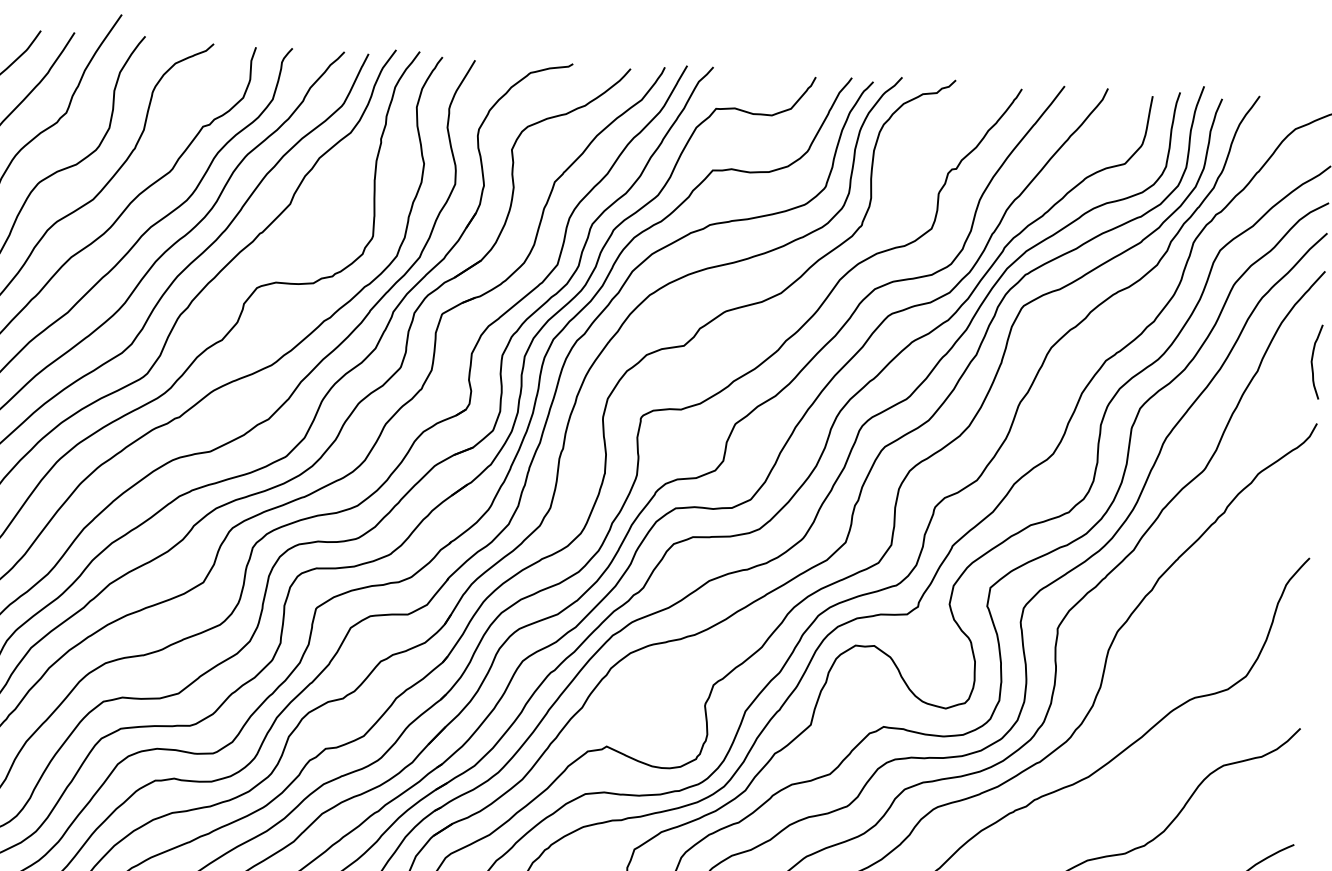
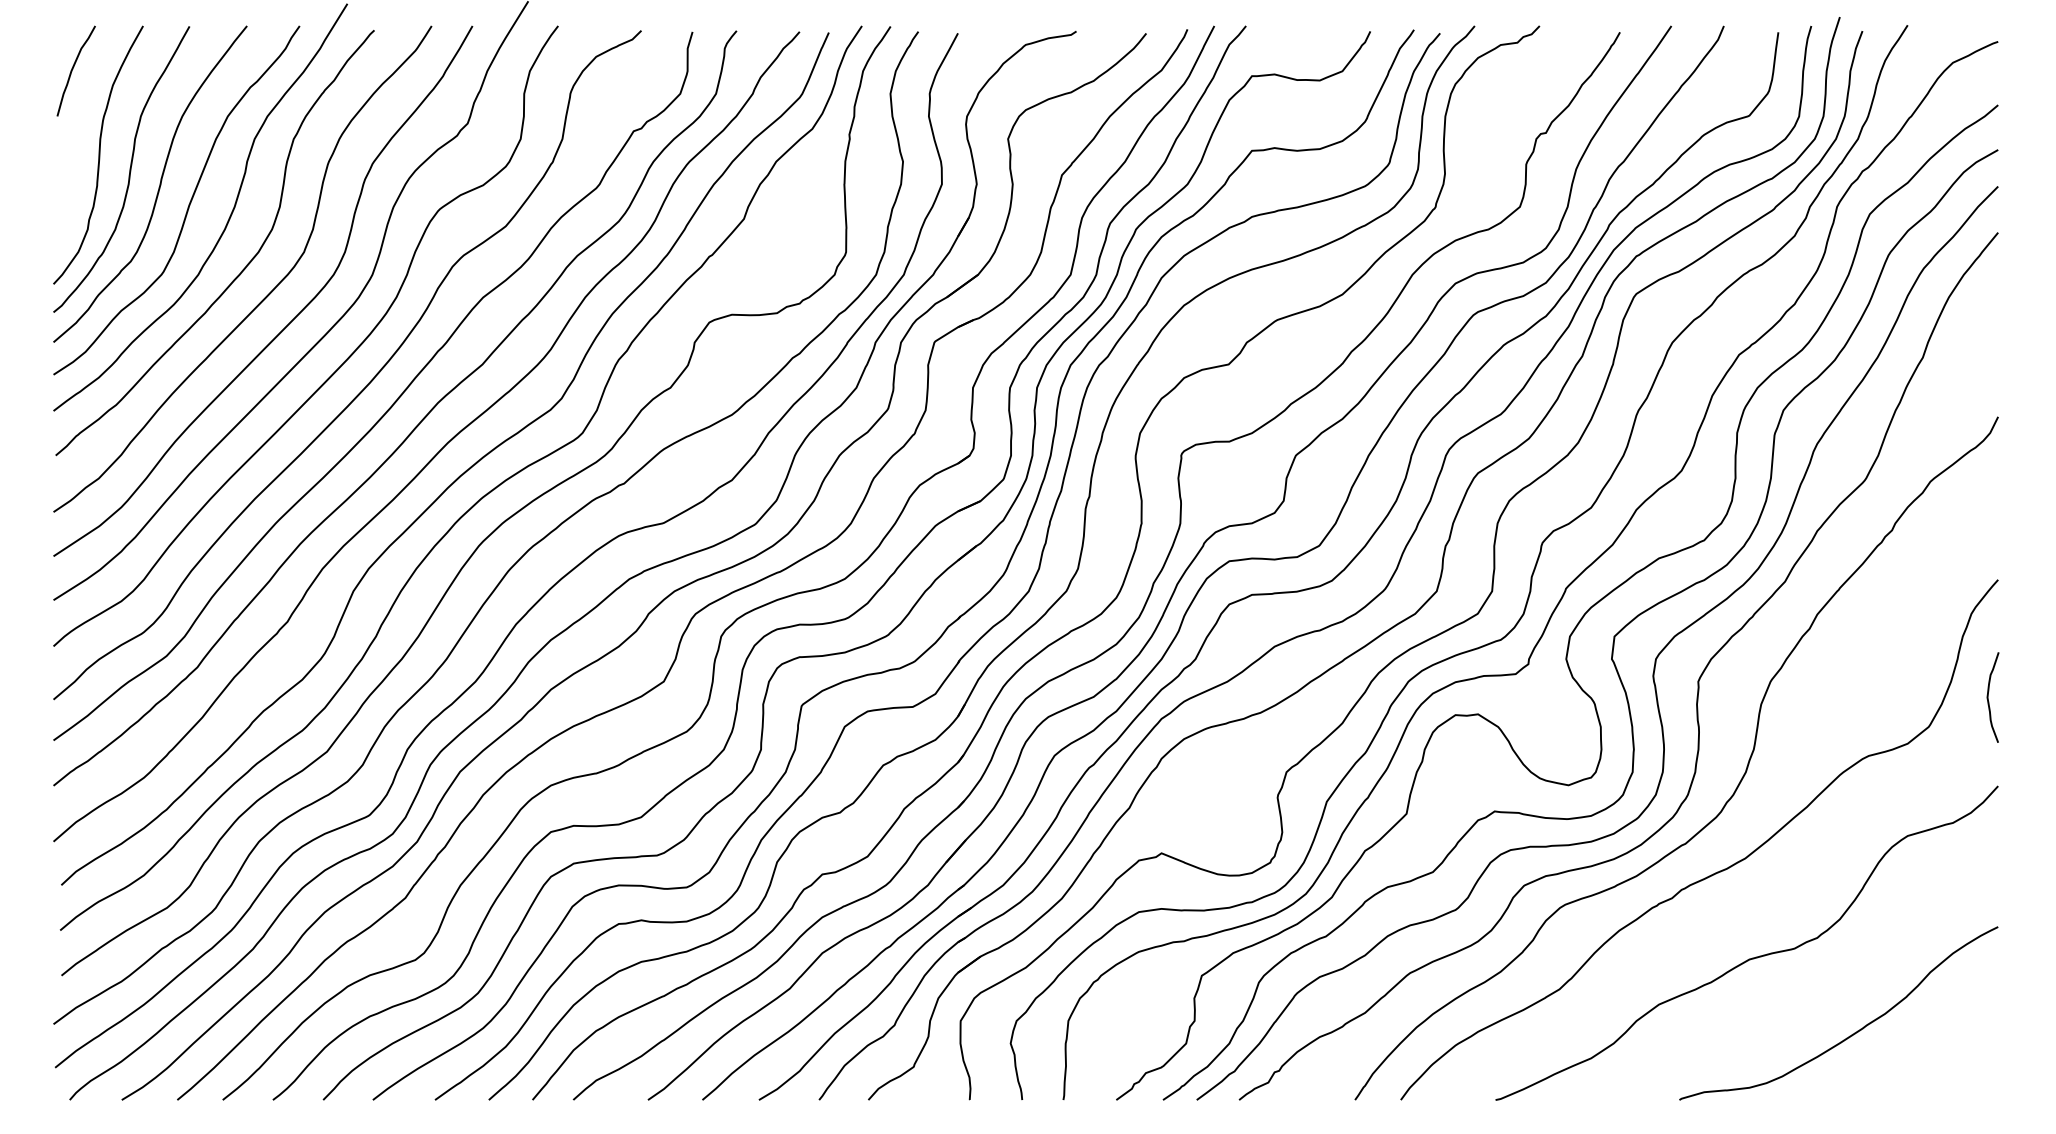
curve: (1312, 361) -> (1988, 697), moved

